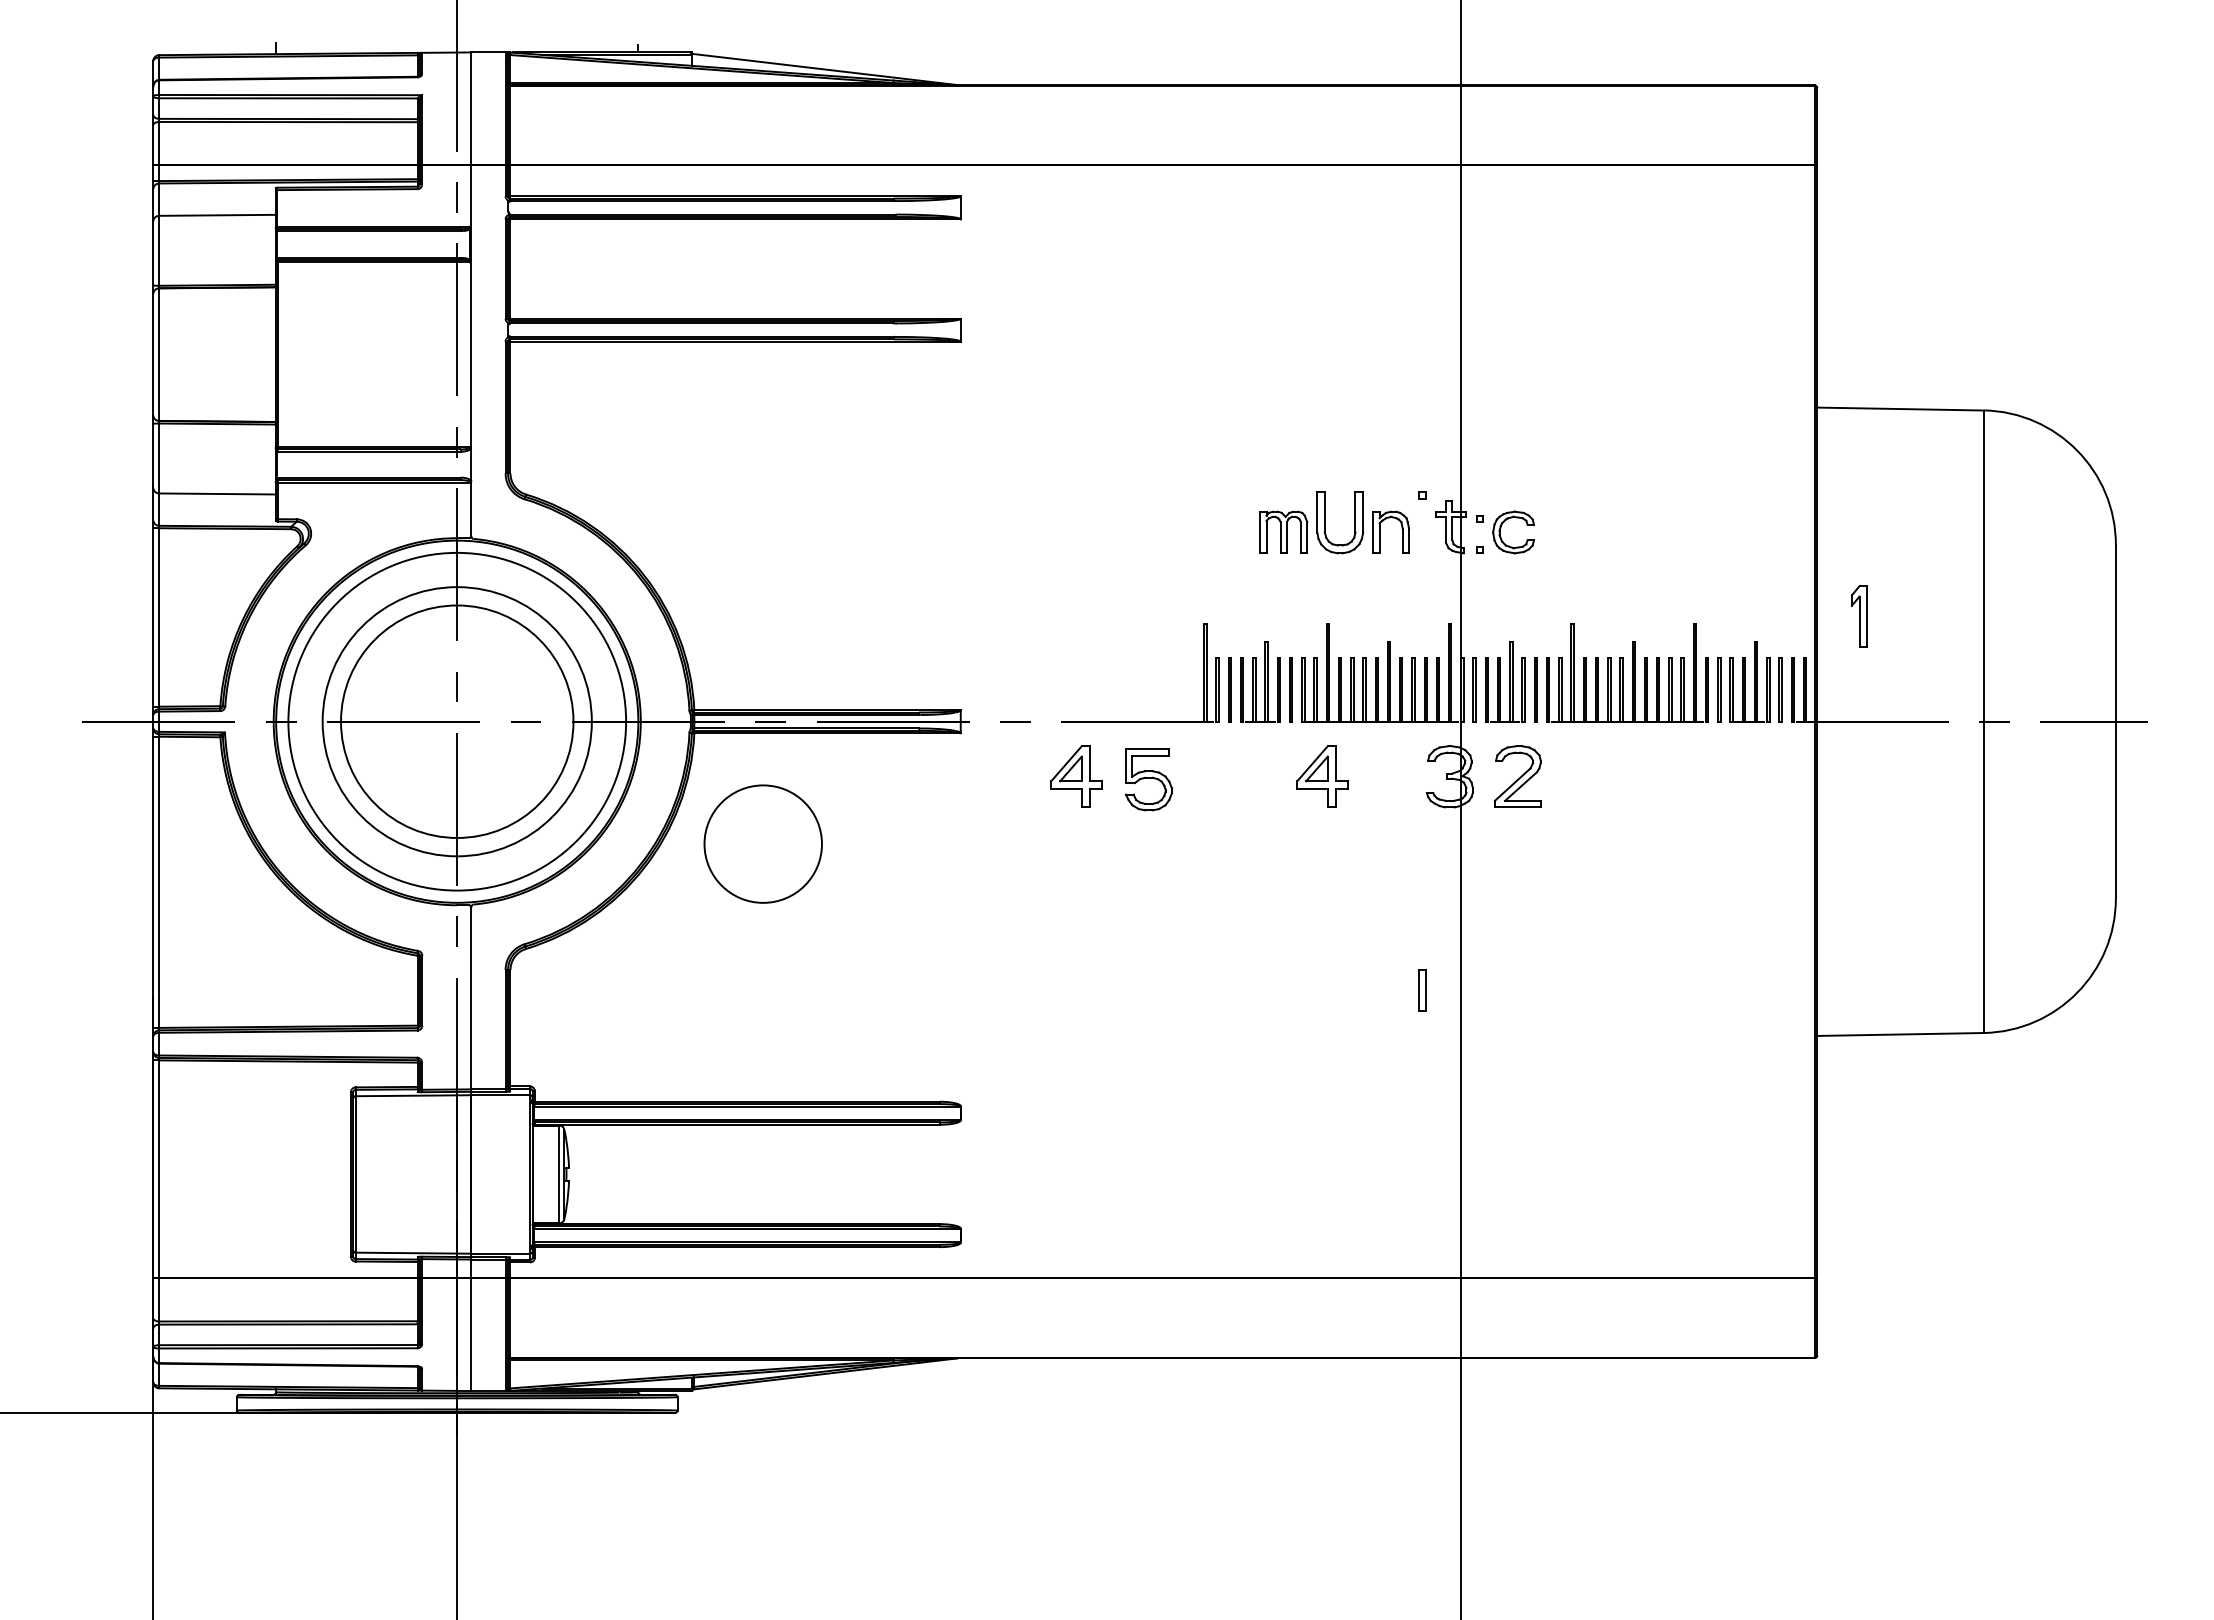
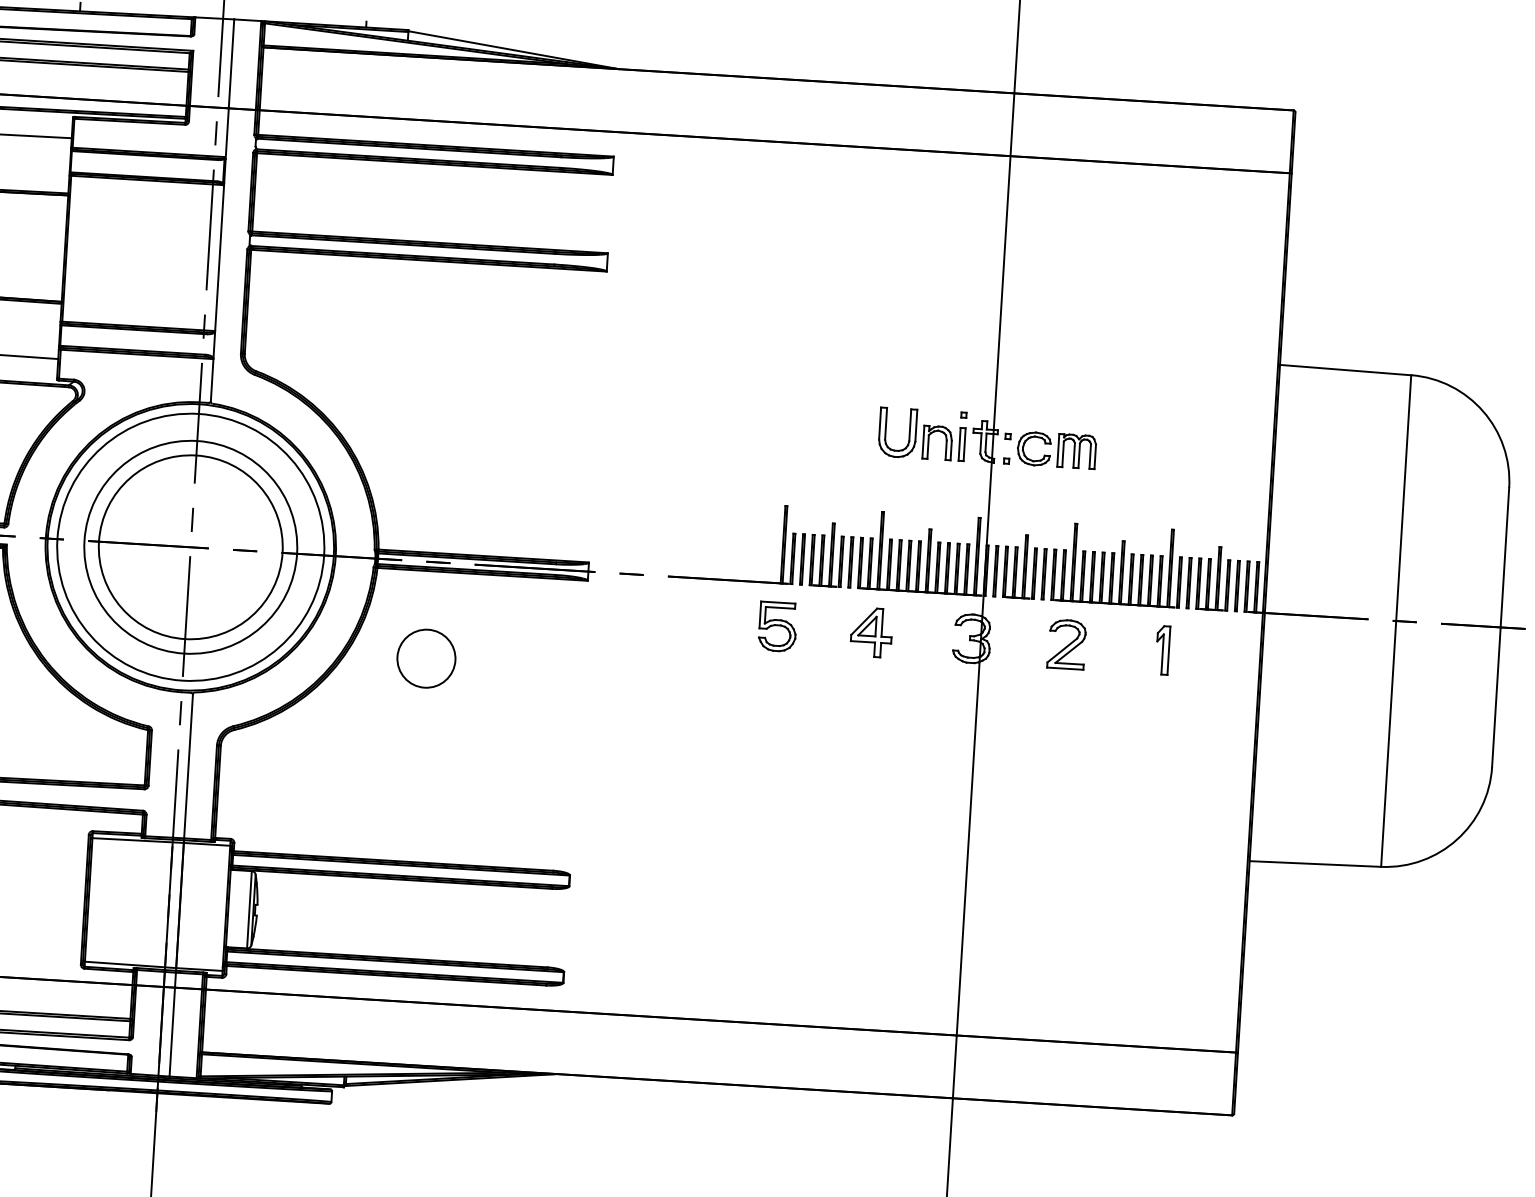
part: (1283, 531) -> (1076, 450), moved
part: (1858, 616) -> (1162, 650), moved
part: (1076, 776) -> (677, 620), removed
part: (1517, 776) -> (1066, 644), moved
part: (1148, 779) -> (777, 626), moved
circle: (762, 843) -> (425, 658), size x0.62
part: (1422, 990) -> (962, 444), moved

